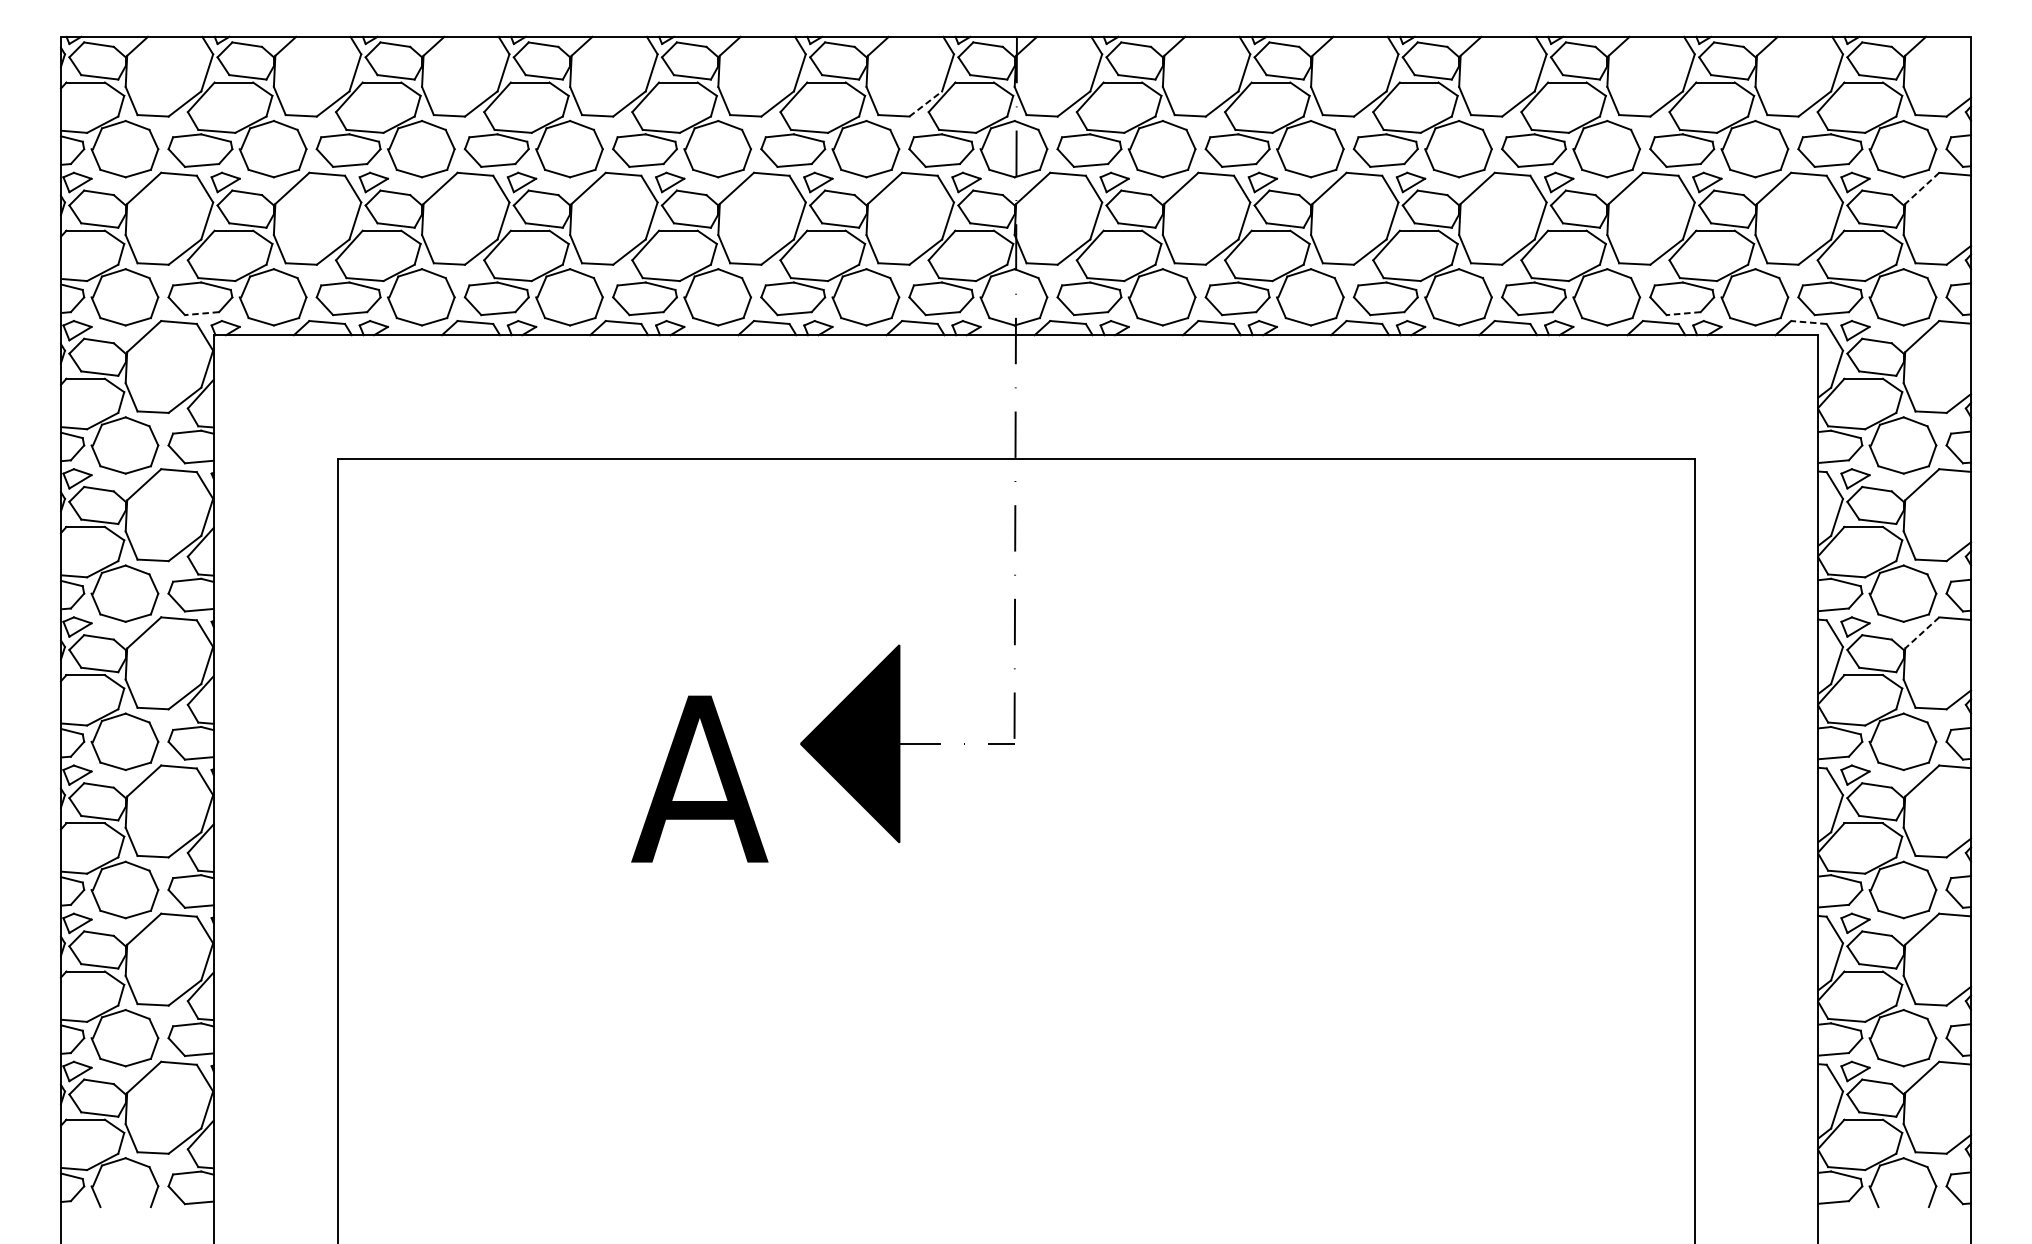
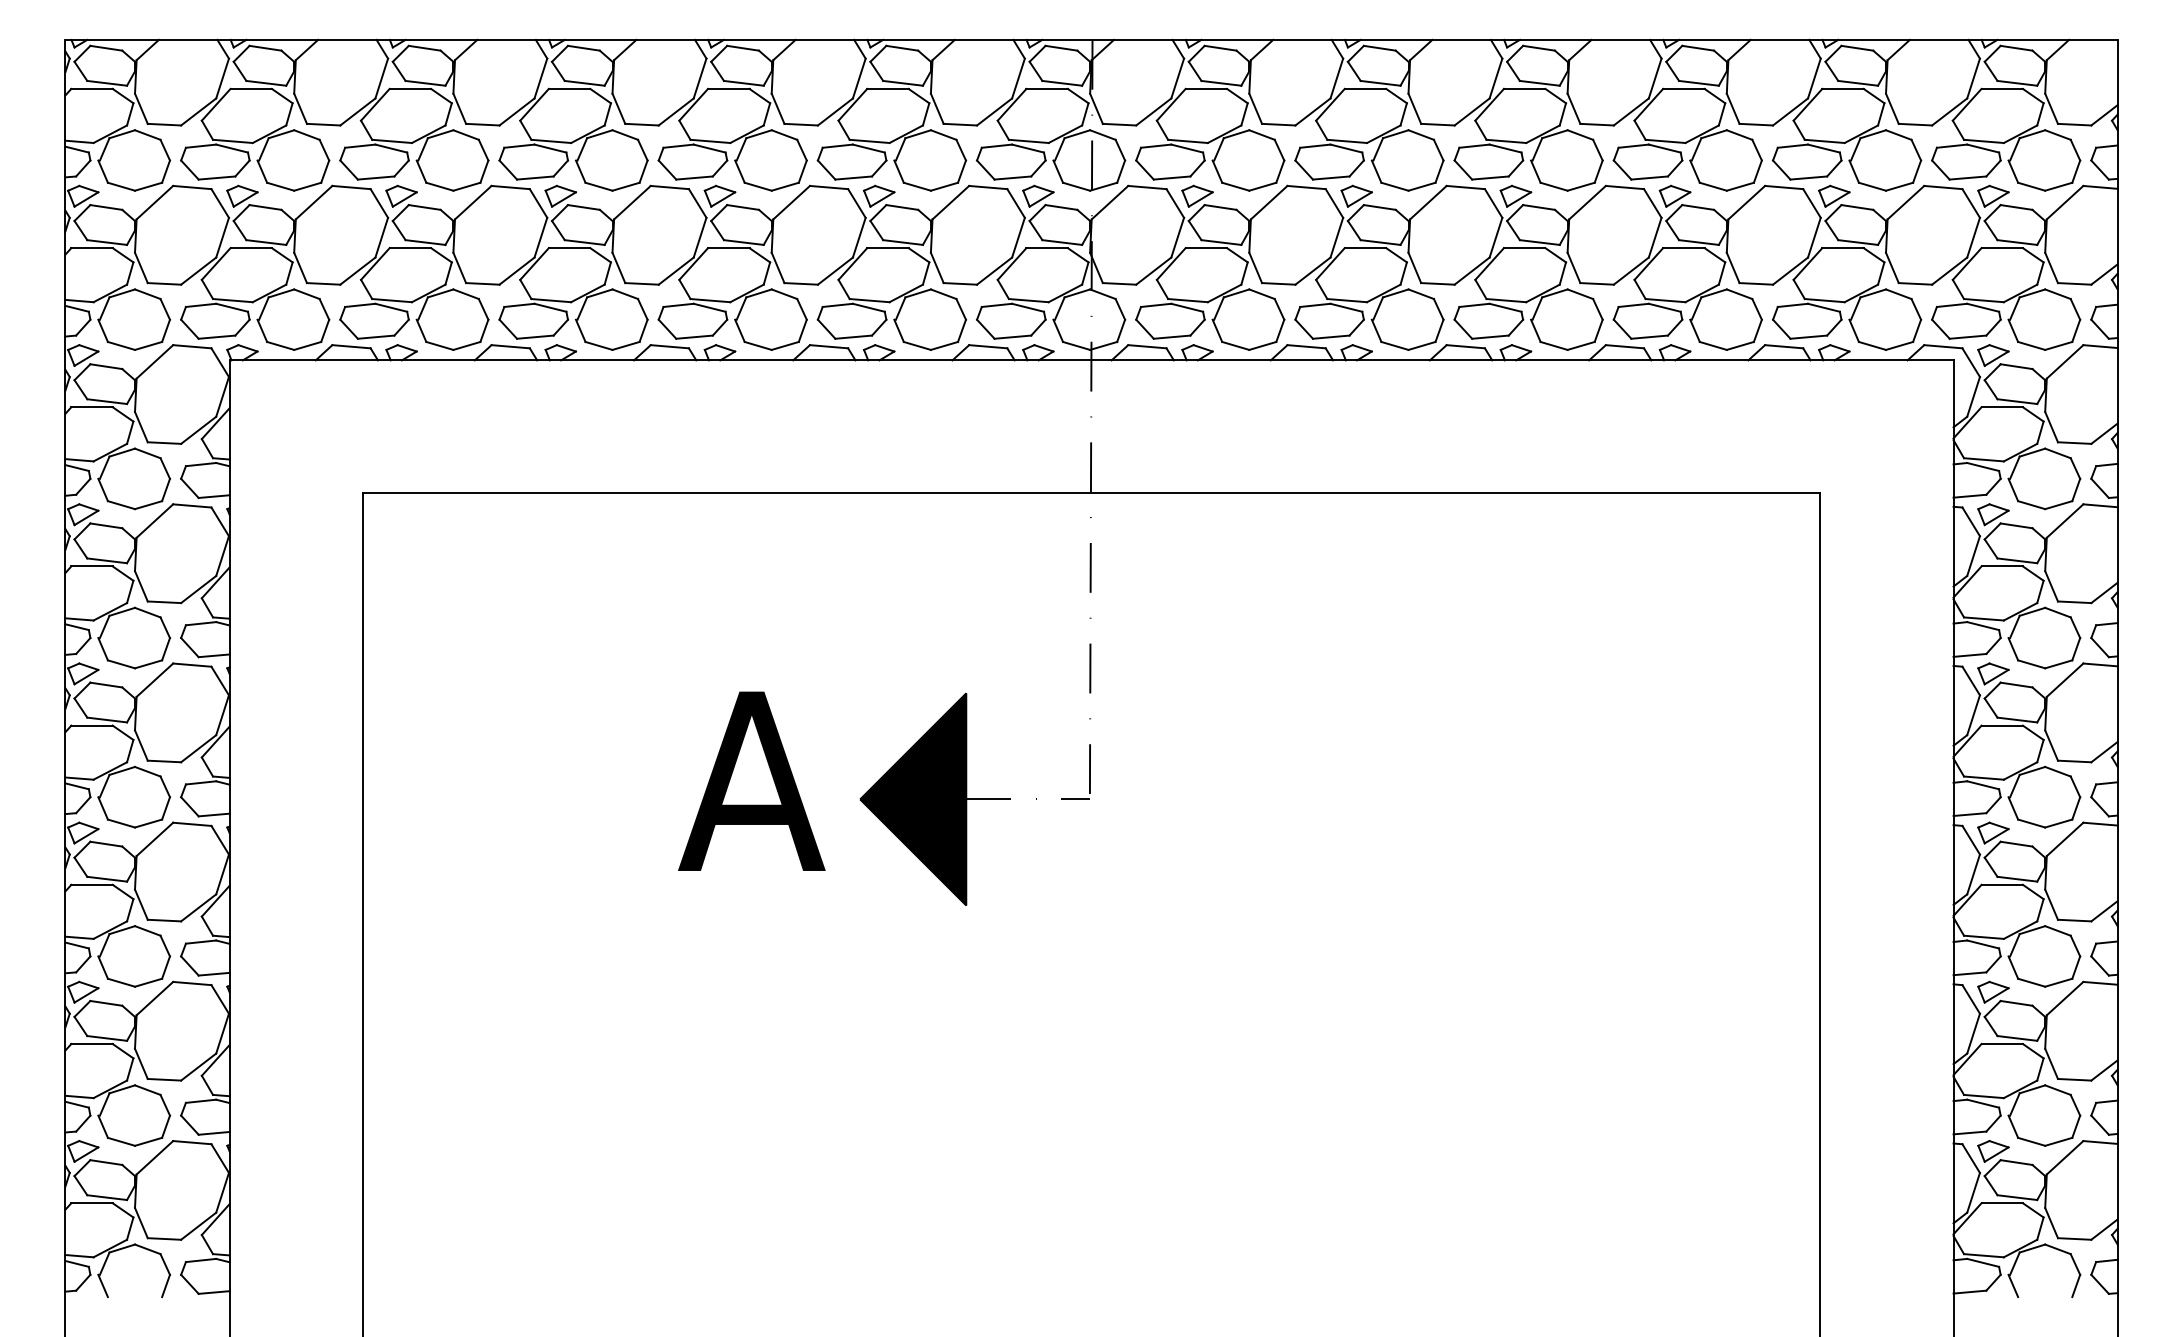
line: (925, 103) -> (994, 111), dashed -> solid
line: (1922, 188) -> (2065, 202), dashed -> solid
line: (201, 313) -> (216, 337), dashed -> solid
line: (1683, 313) -> (1808, 337), dashed -> solid
line: (1808, 322) -> (1942, 346), dashed -> solid
line: (1922, 633) -> (2065, 680), dashed -> solid
text: (699, 778) -> (751, 780), moved

